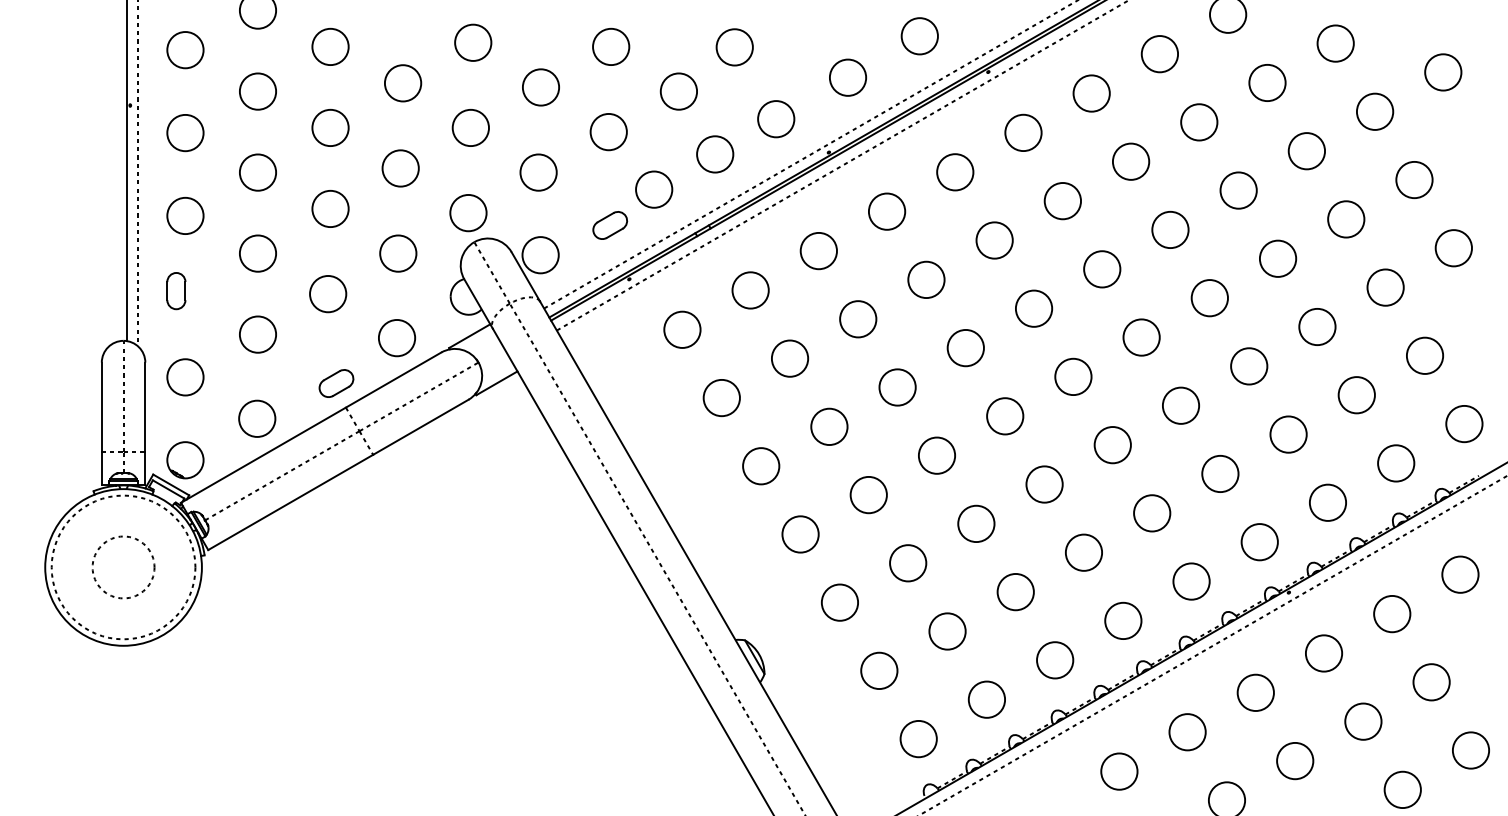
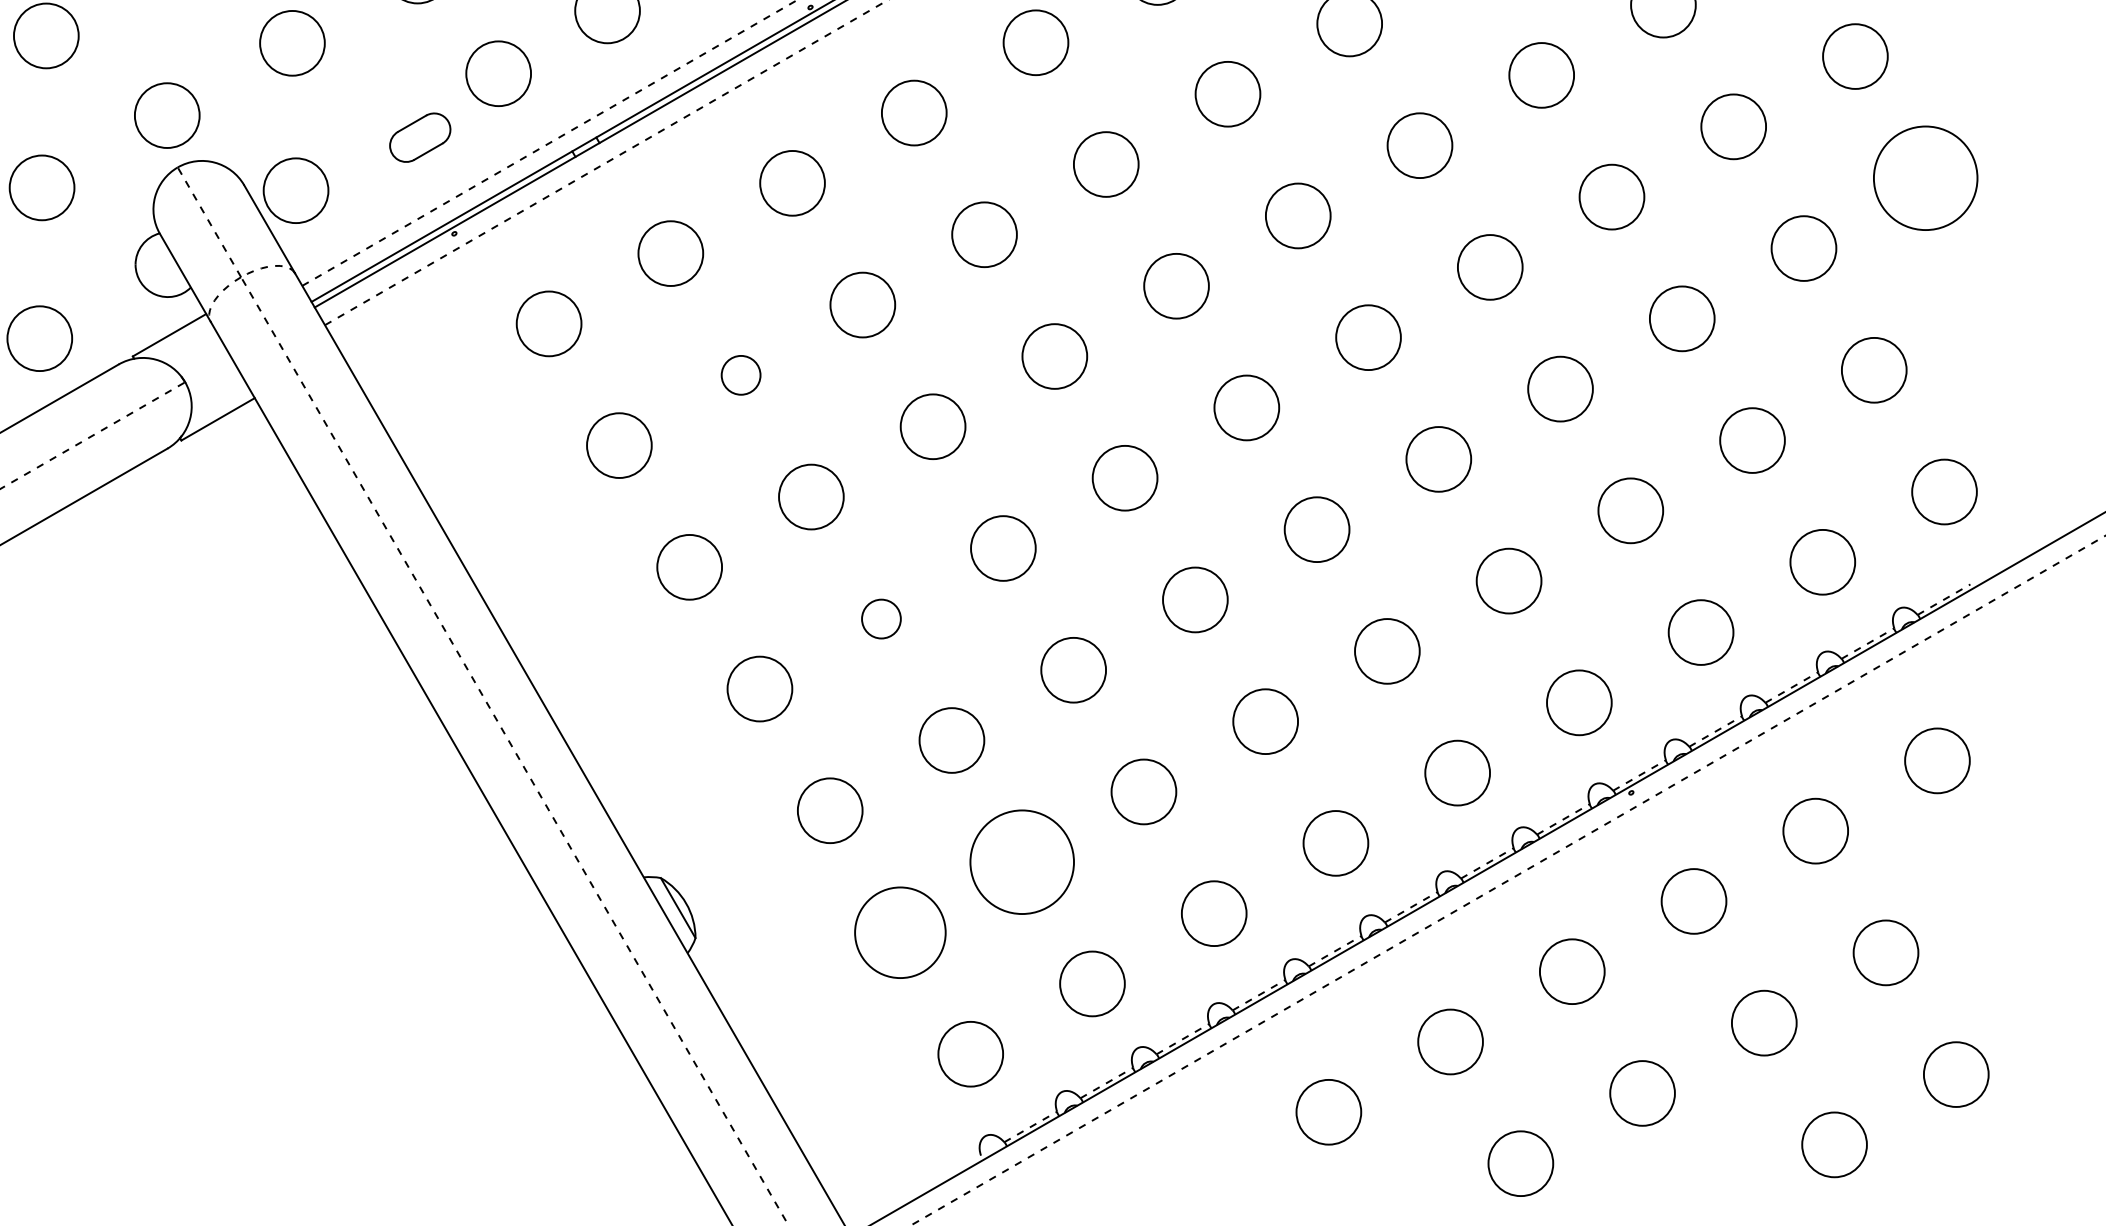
circle: (1453, 248) -> (1925, 178), size x1.6
circle: (789, 358) -> (740, 375), size x0.6
circle: (868, 495) -> (881, 619), size x0.6
circle: (947, 631) -> (1022, 862), size x1.6
circle: (879, 670) -> (900, 931), size x1.4

